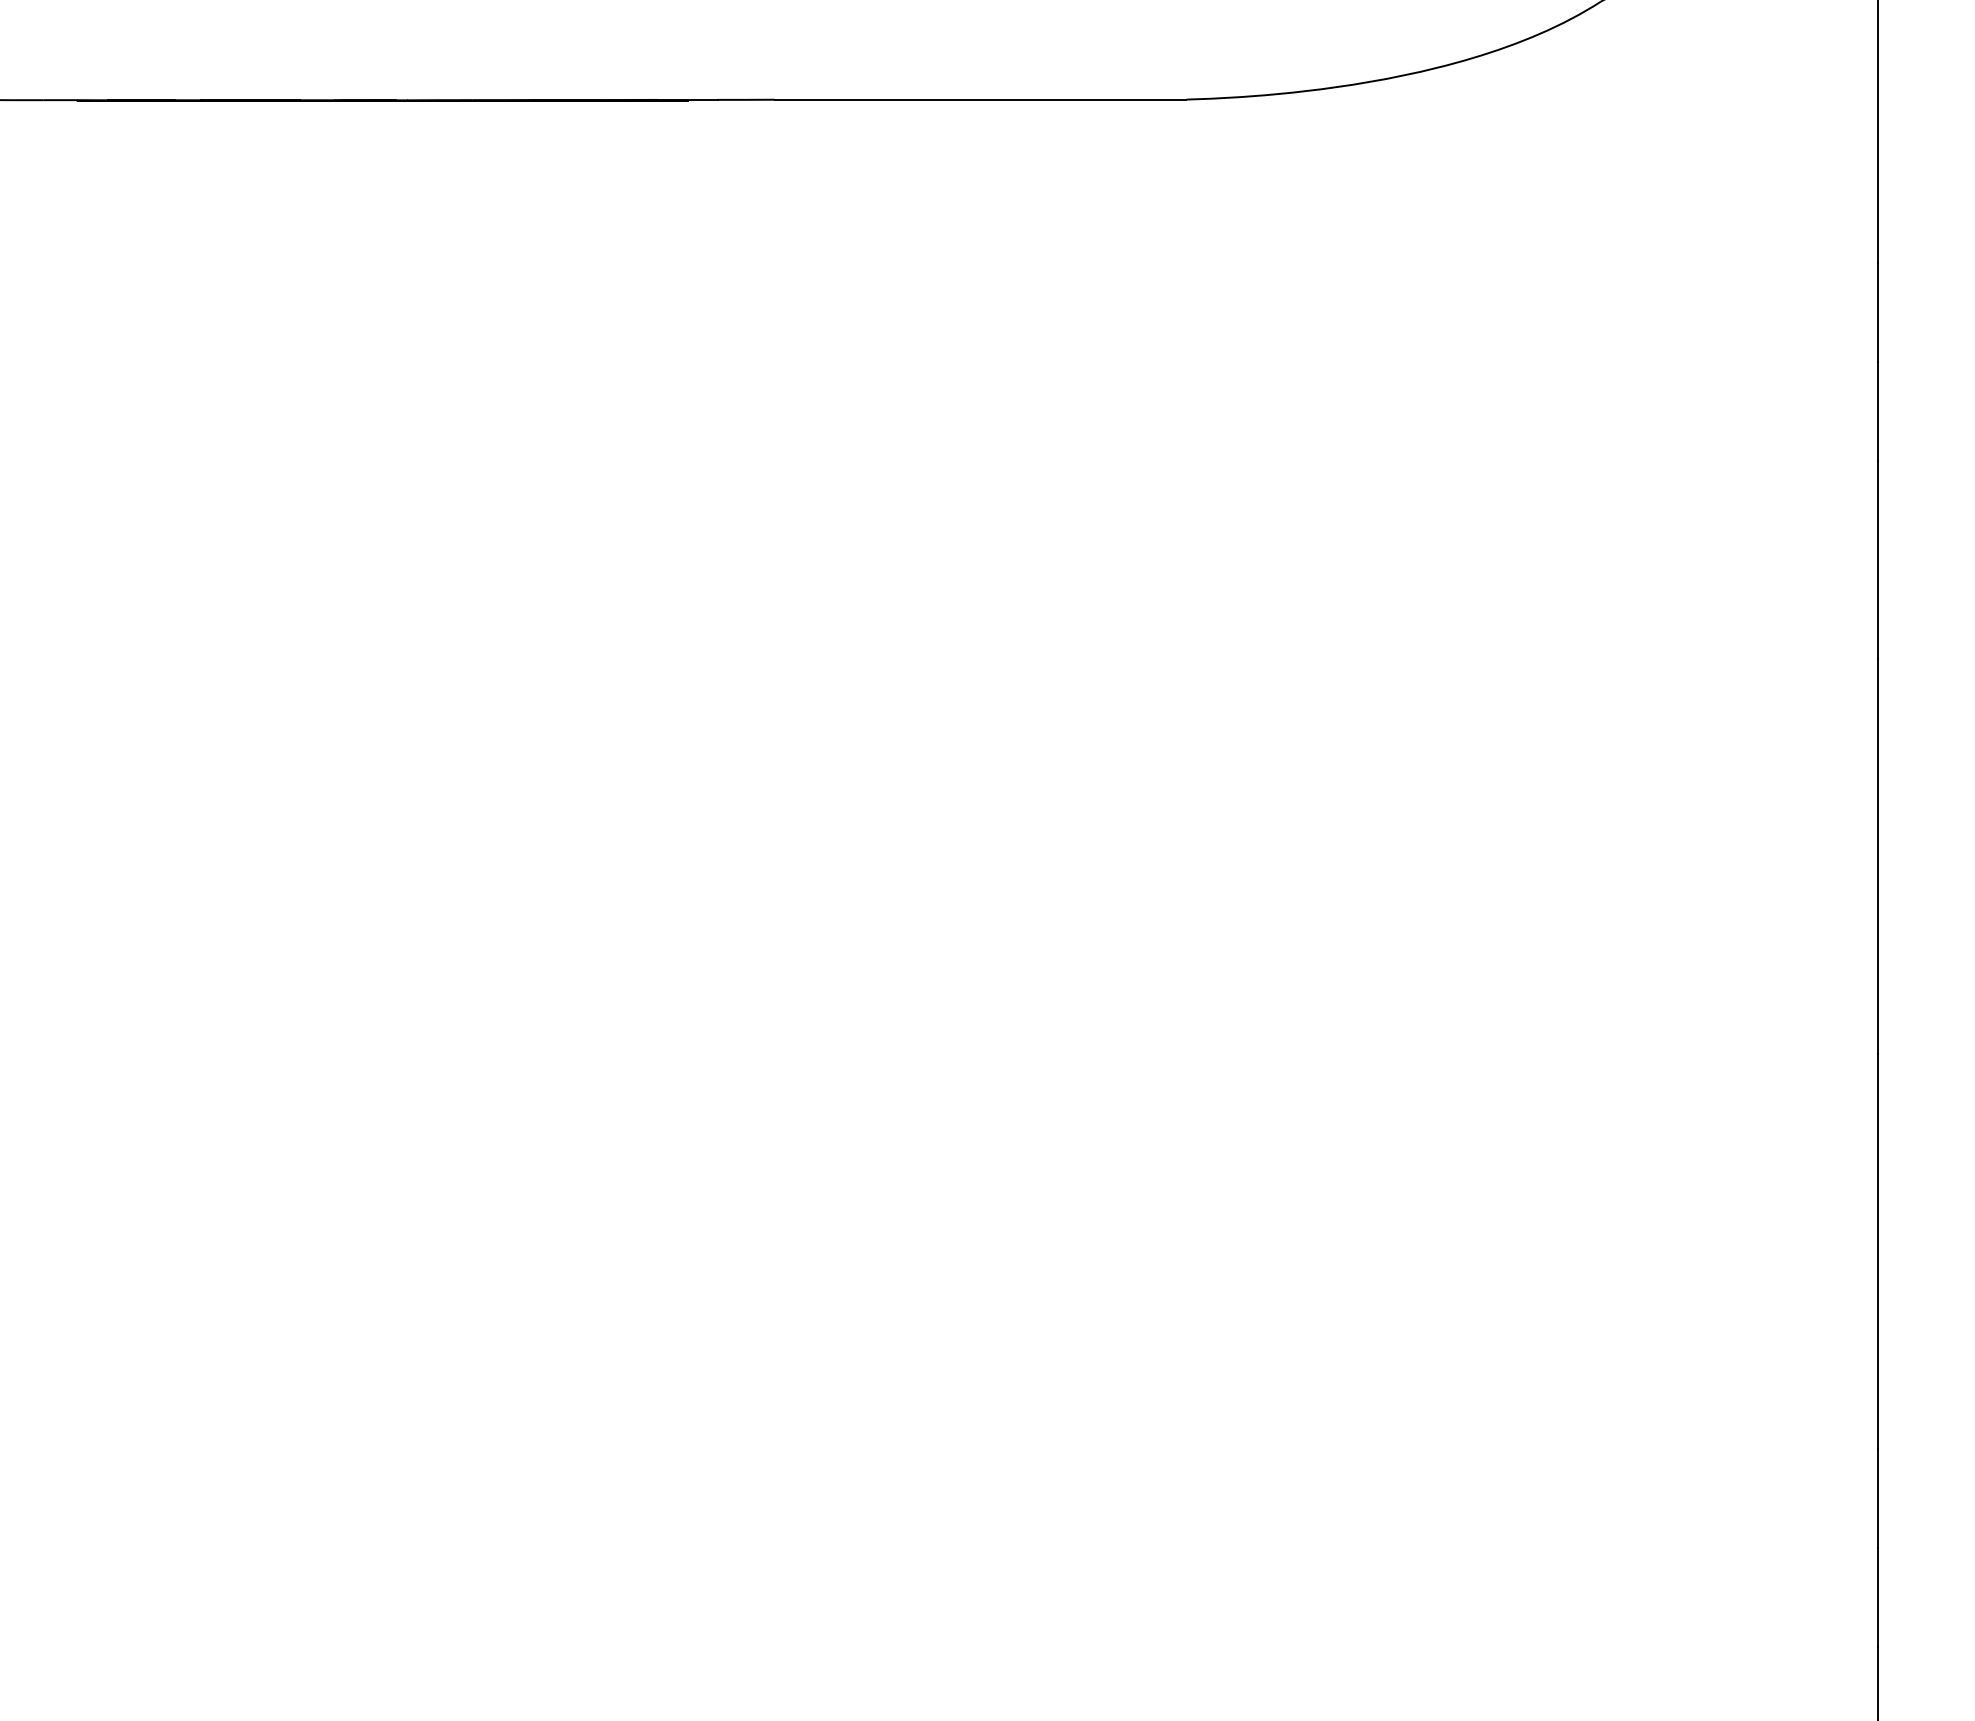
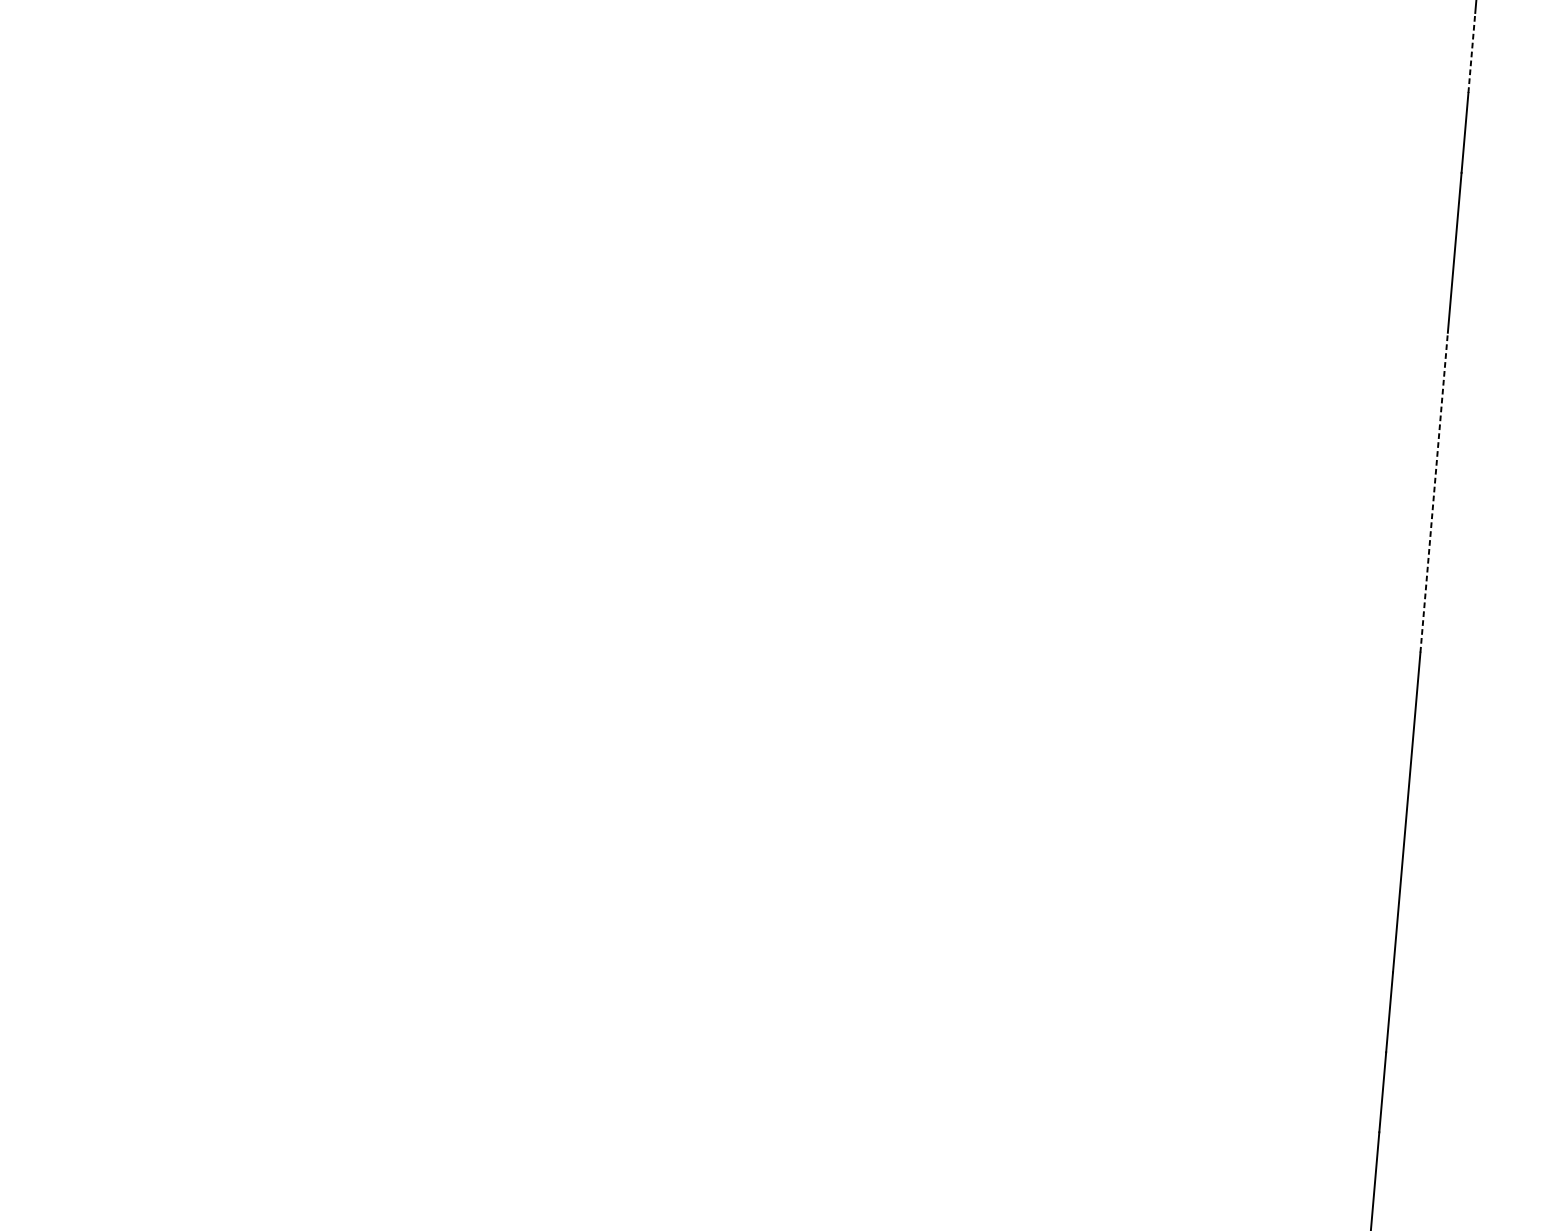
line: (1878, 312) -> (1472, 52), solid -> dashed
line: (1878, 856) -> (1434, 492), solid -> dashed

